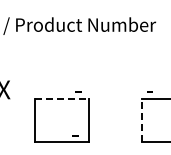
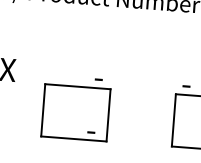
line: (61, 99) -> (77, 87), dashed -> solid
line: (142, 120) -> (174, 120), dashed -> solid

